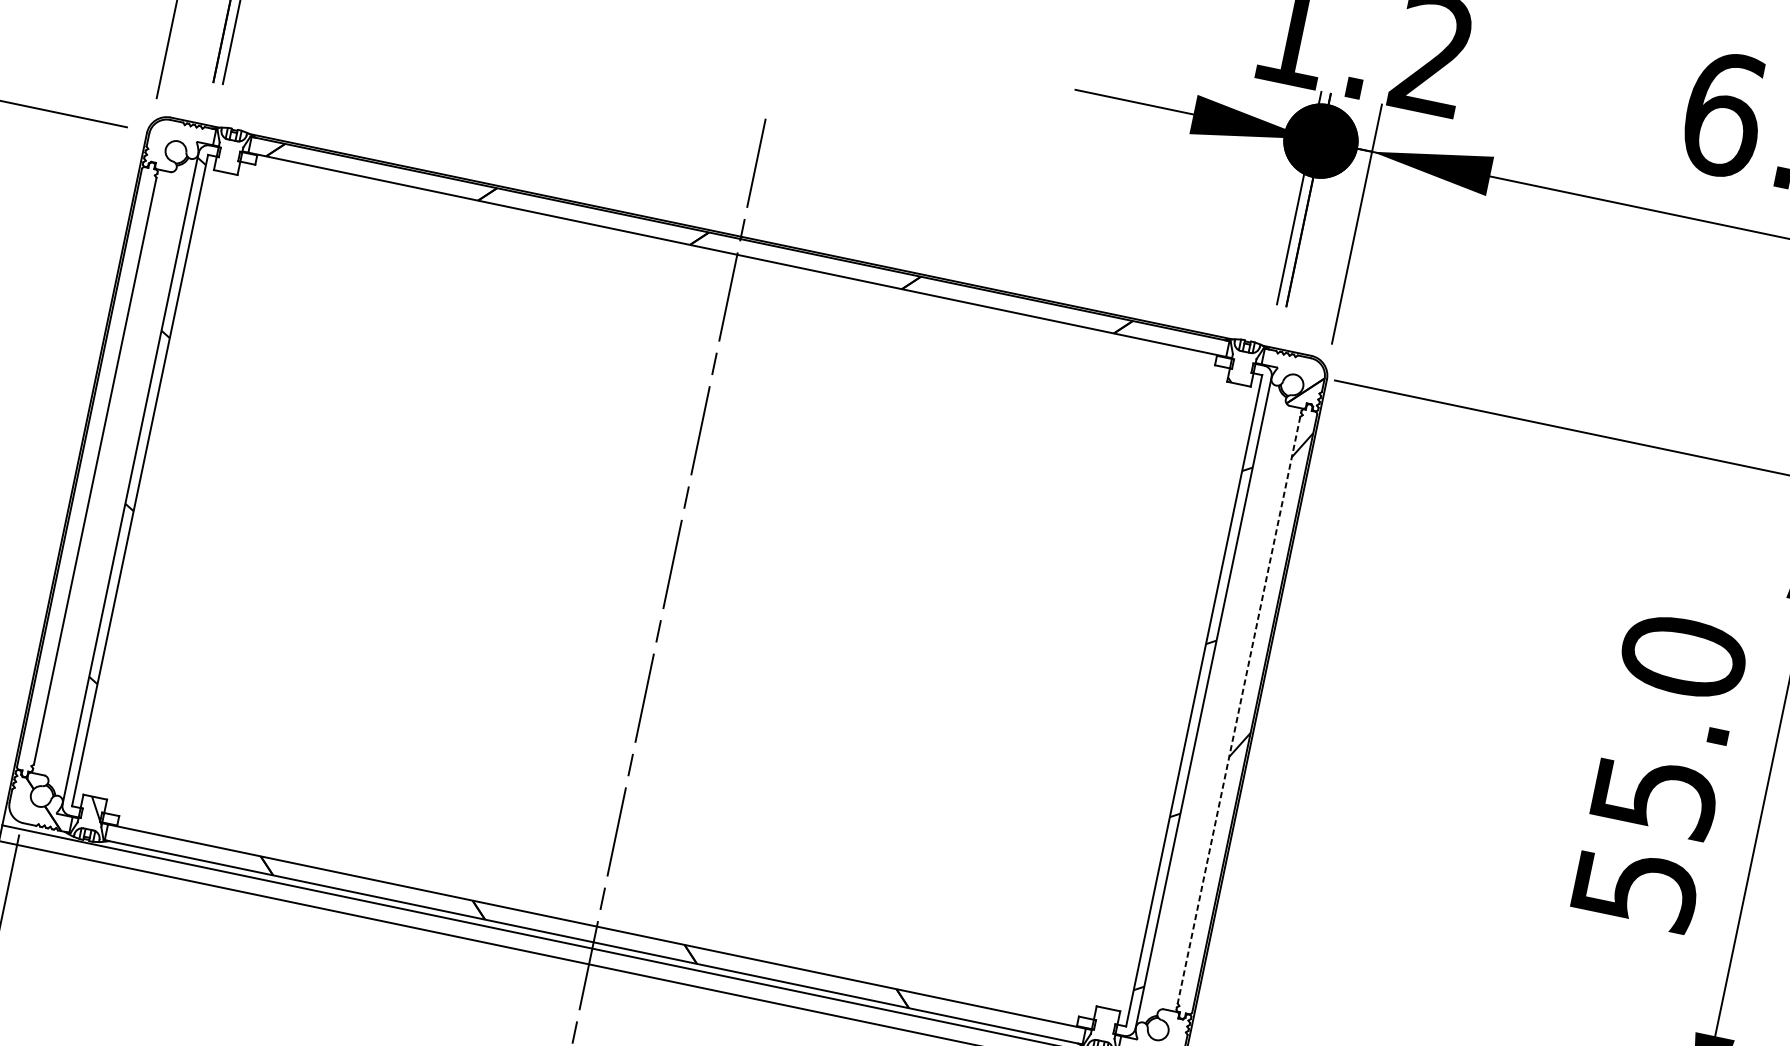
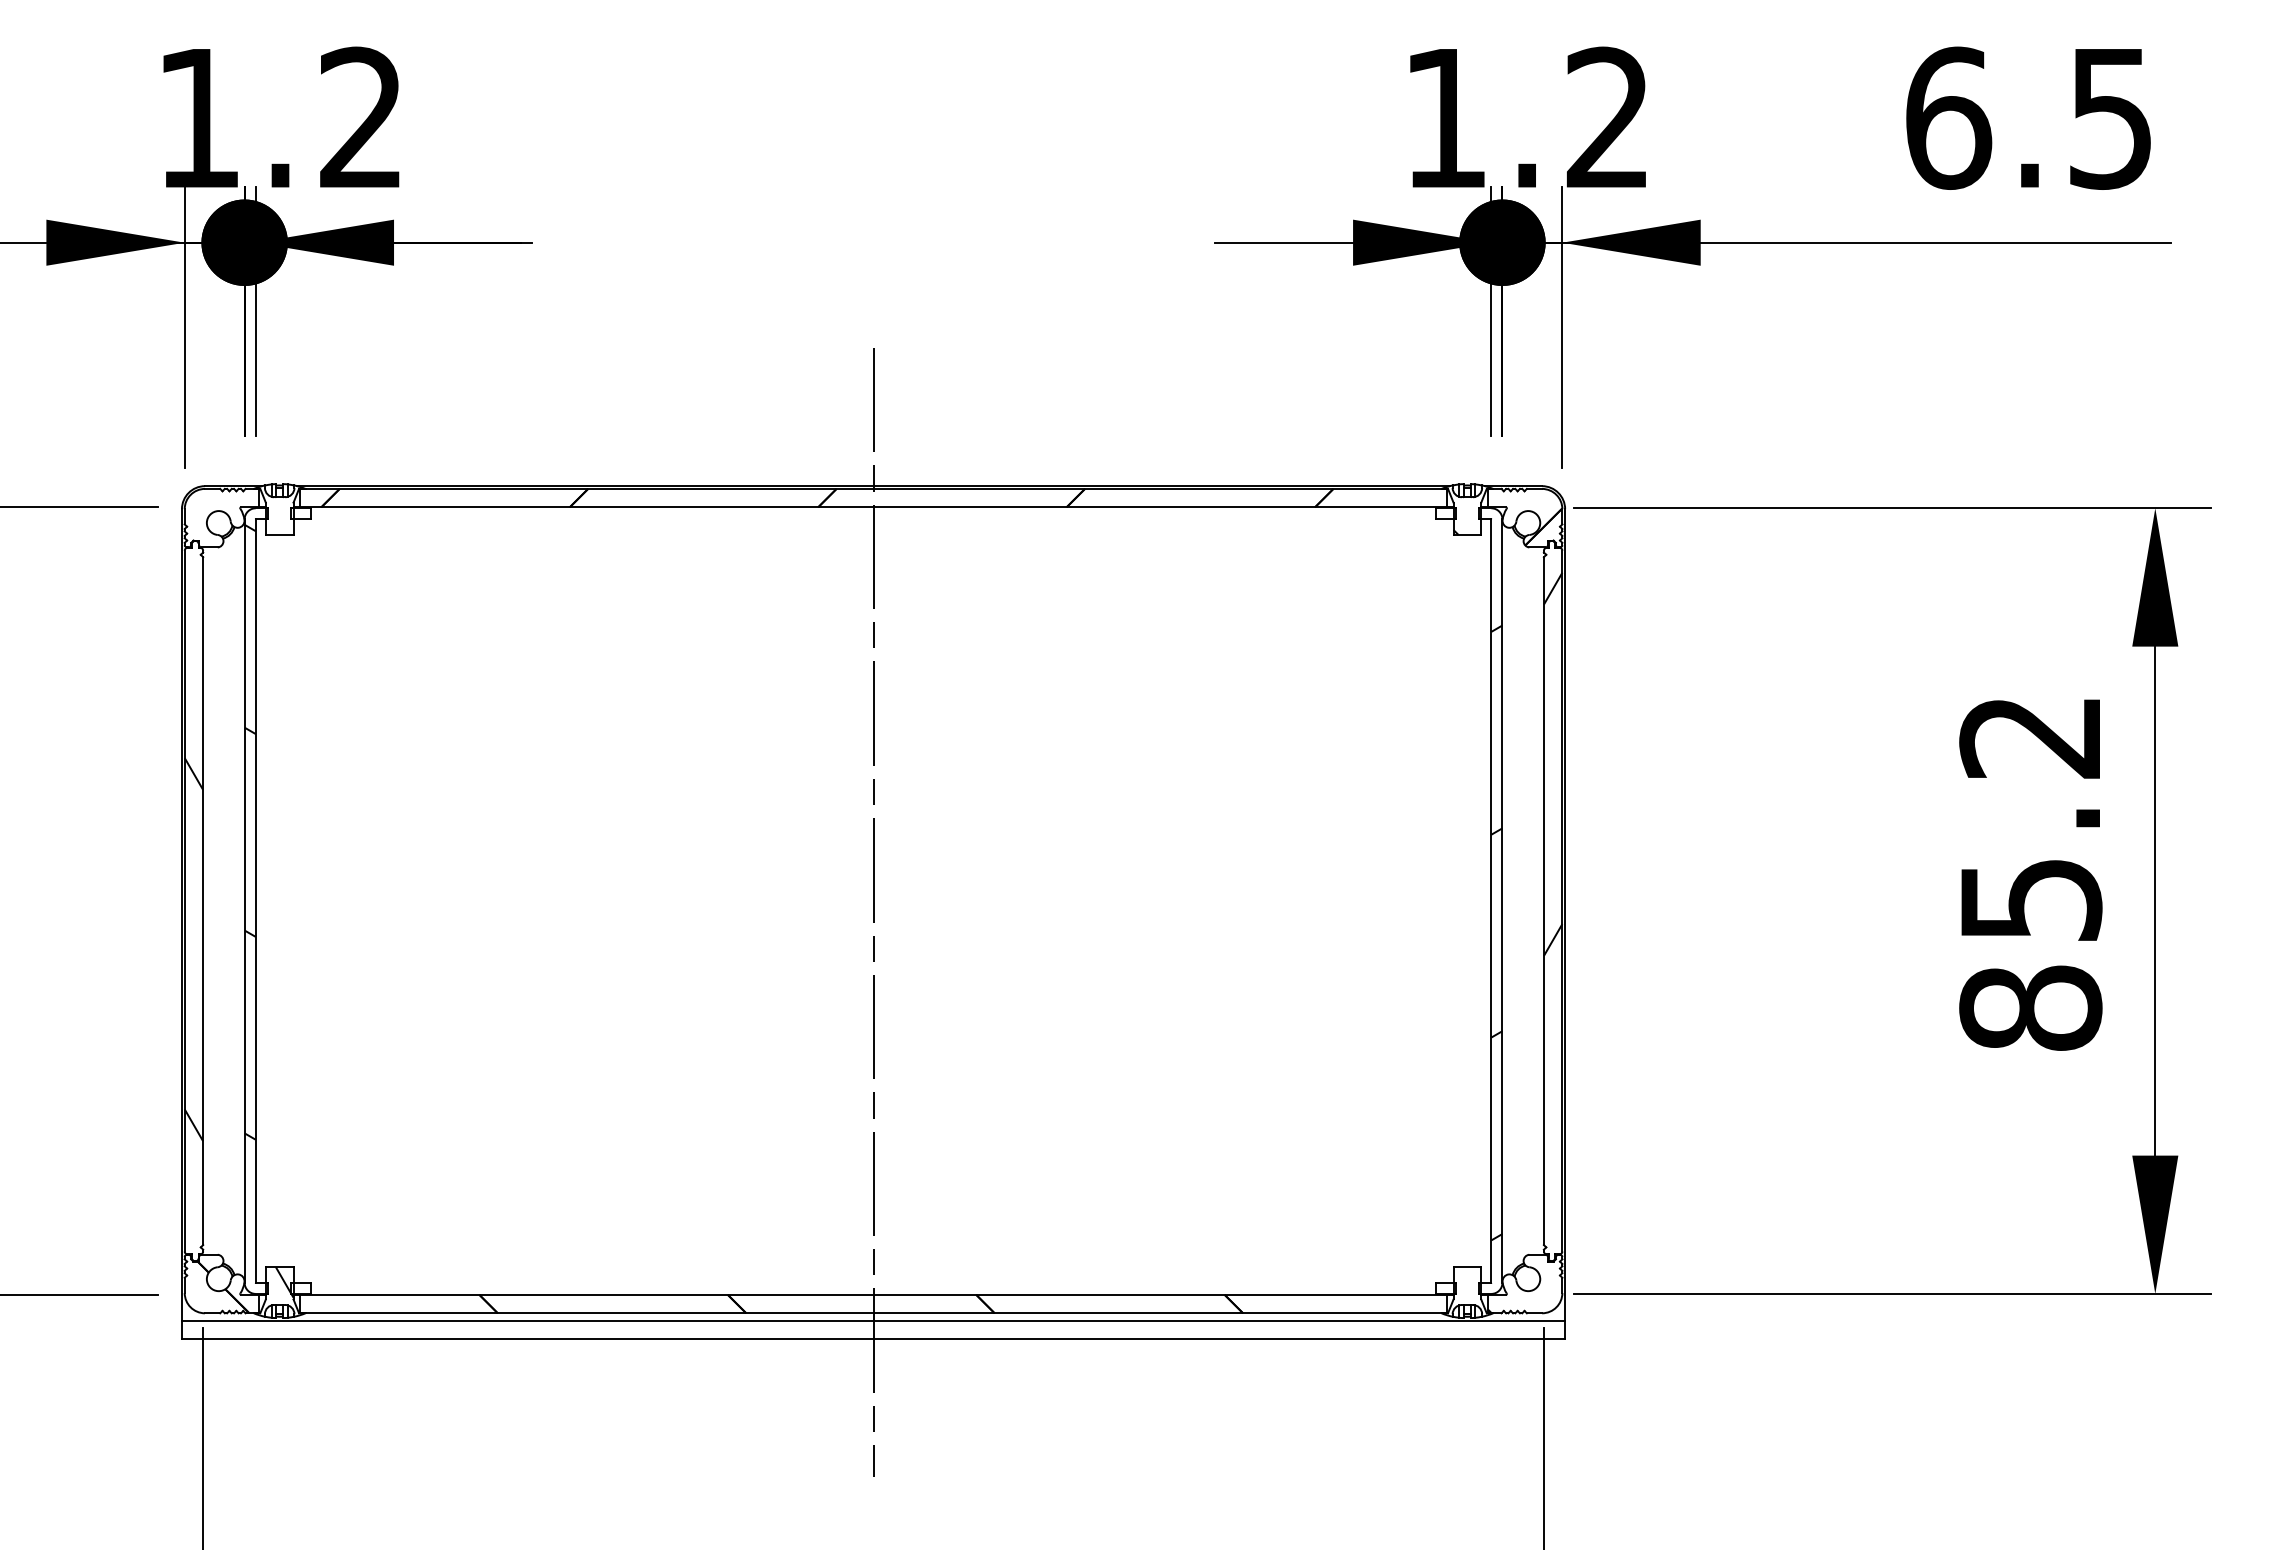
hatch: (78, 510) -> (193, 949), added
line: (1238, 710) -> (1543, 901), dashed -> solid
text: (1659, 772) -> (2030, 872), 55.0 -> 85.2

